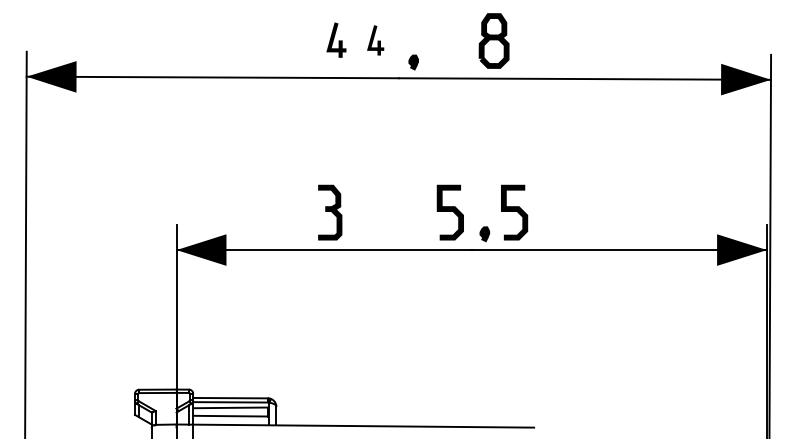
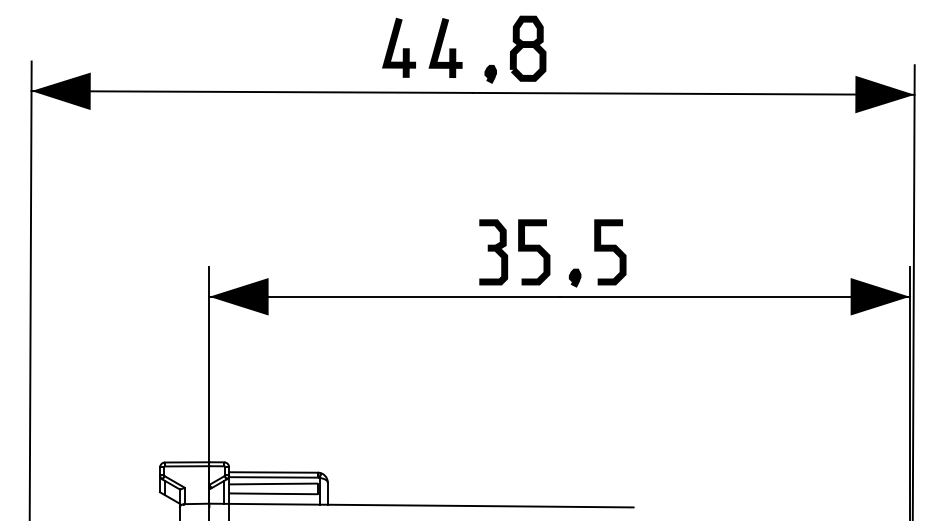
part: (335, 39) -> (398, 47), size x1.43
part: (375, 39) -> (445, 47), size x1.67
part: (493, 40) -> (527, 48), moved
part: (330, 212) -> (493, 252), moved

